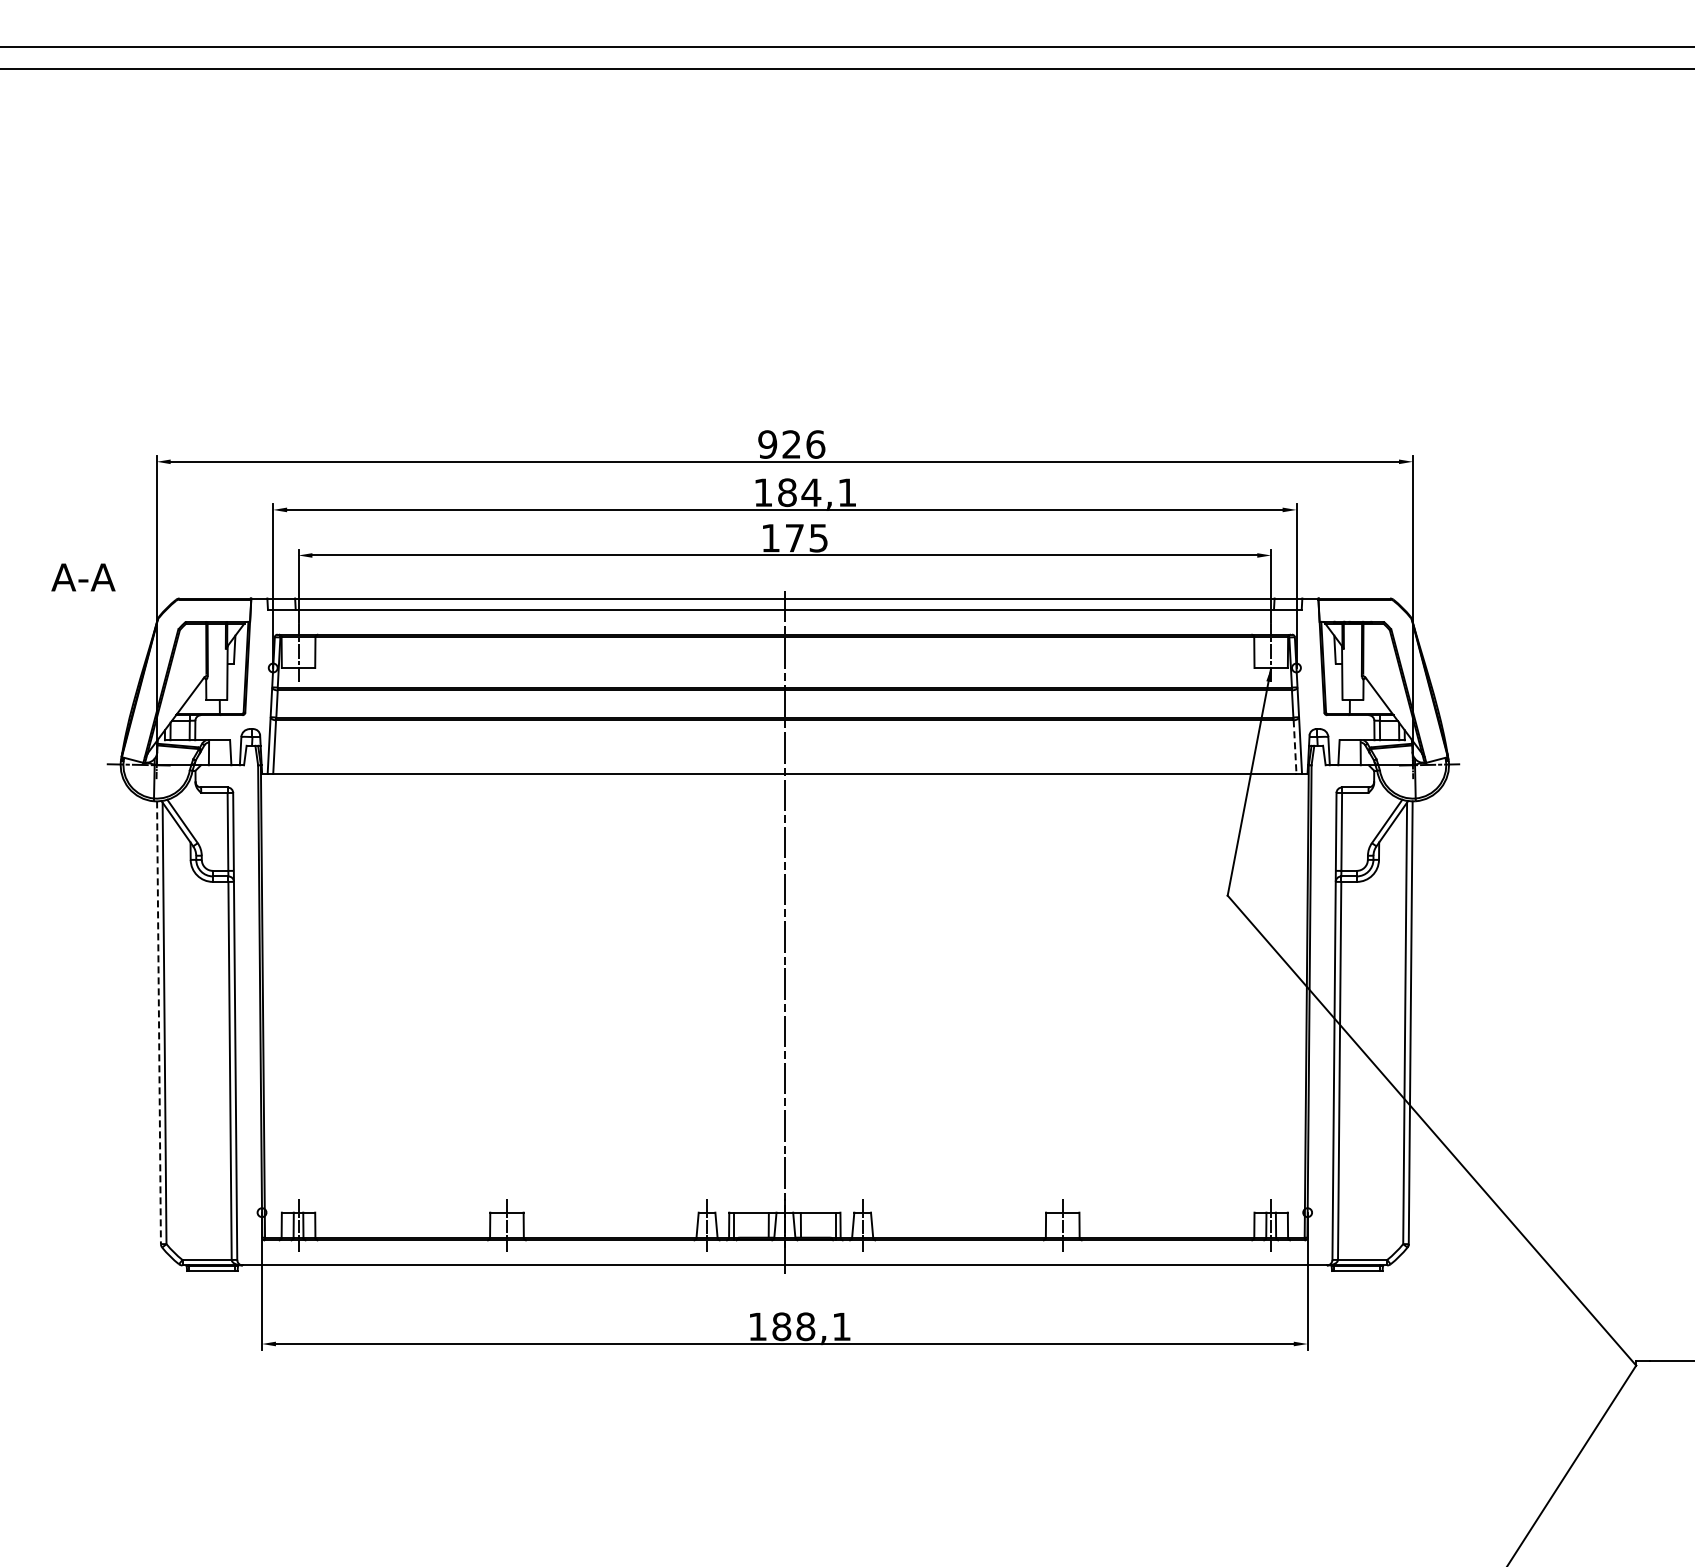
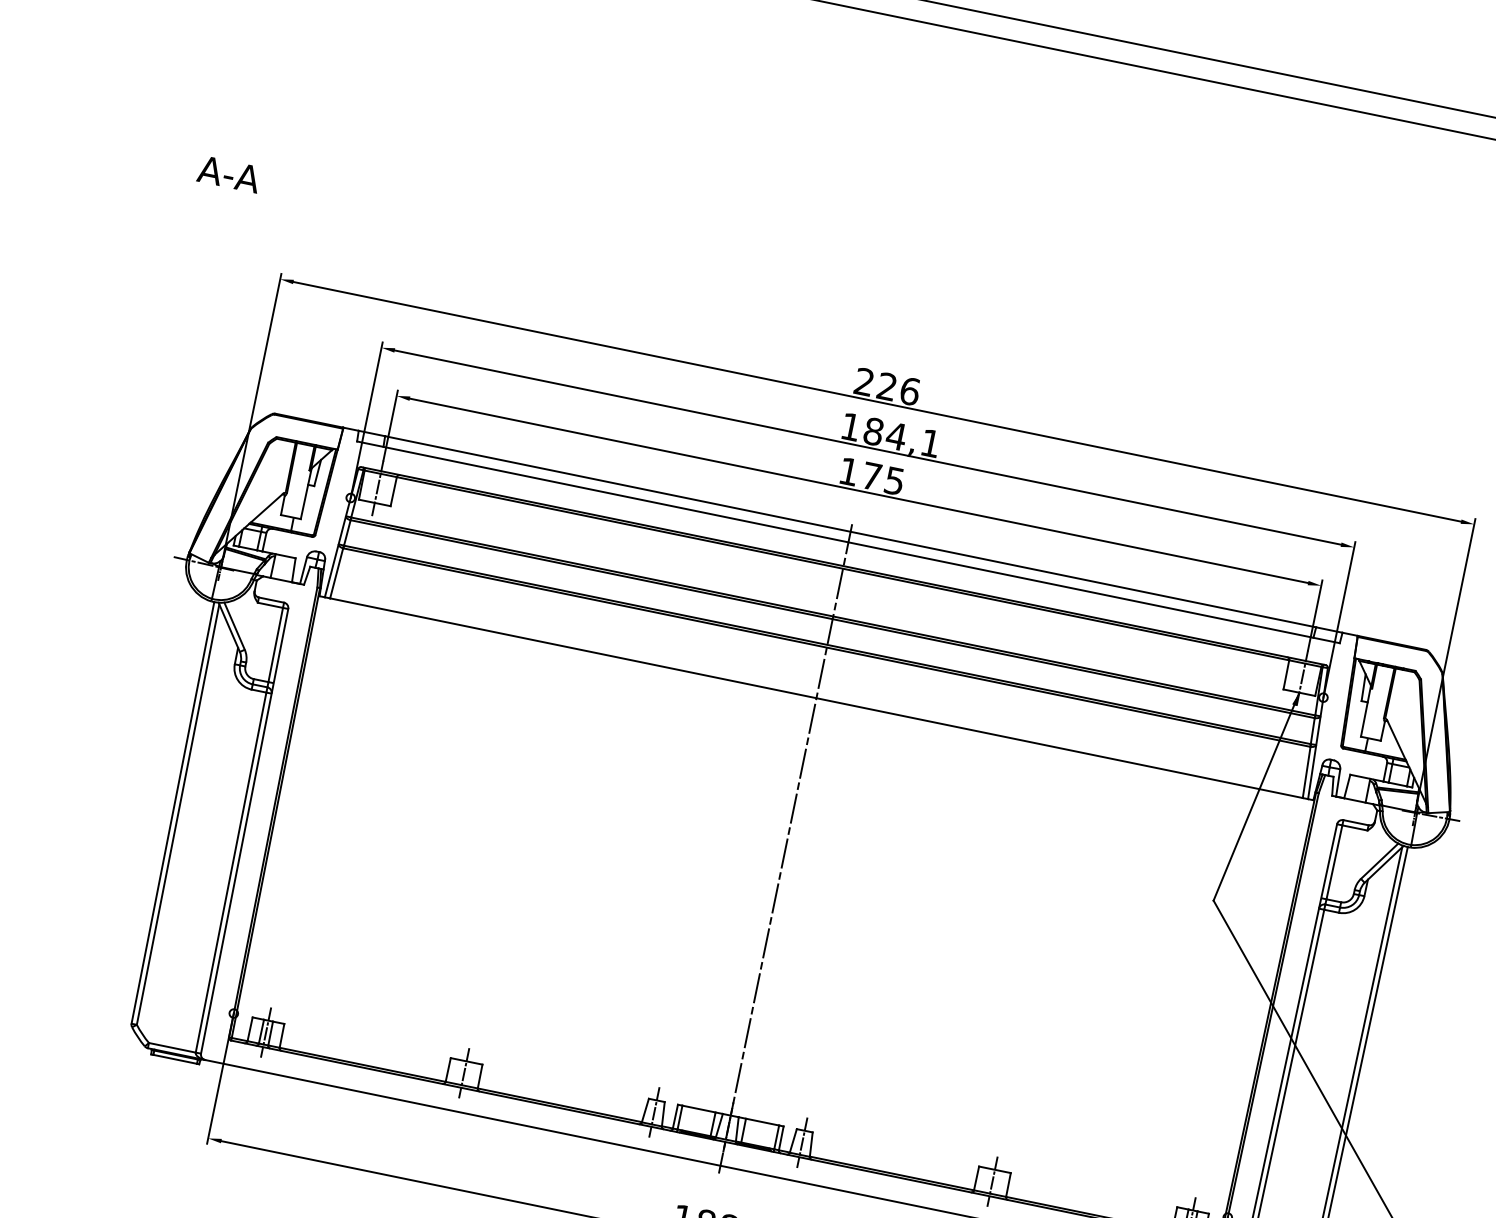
text: (767, 444) -> (864, 381), 926 -> 226
text: (83, 577) -> (229, 174), moved
line: (1295, 746) -> (1307, 772), dashed -> solid
line: (159, 1023) -> (173, 813), dashed -> solid

